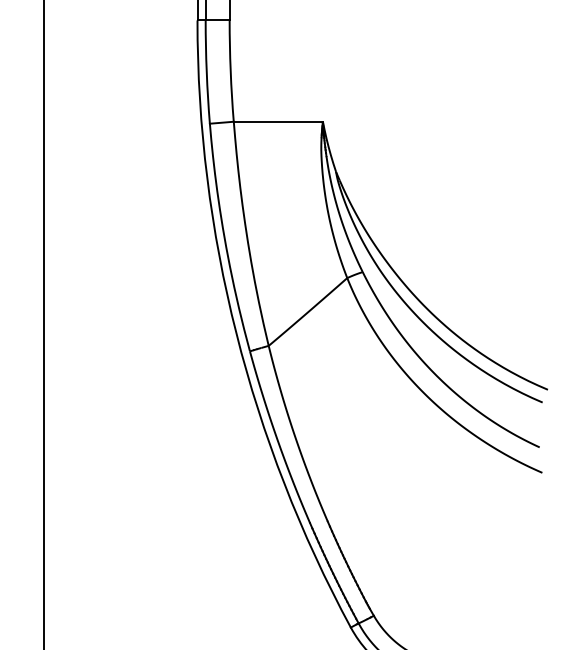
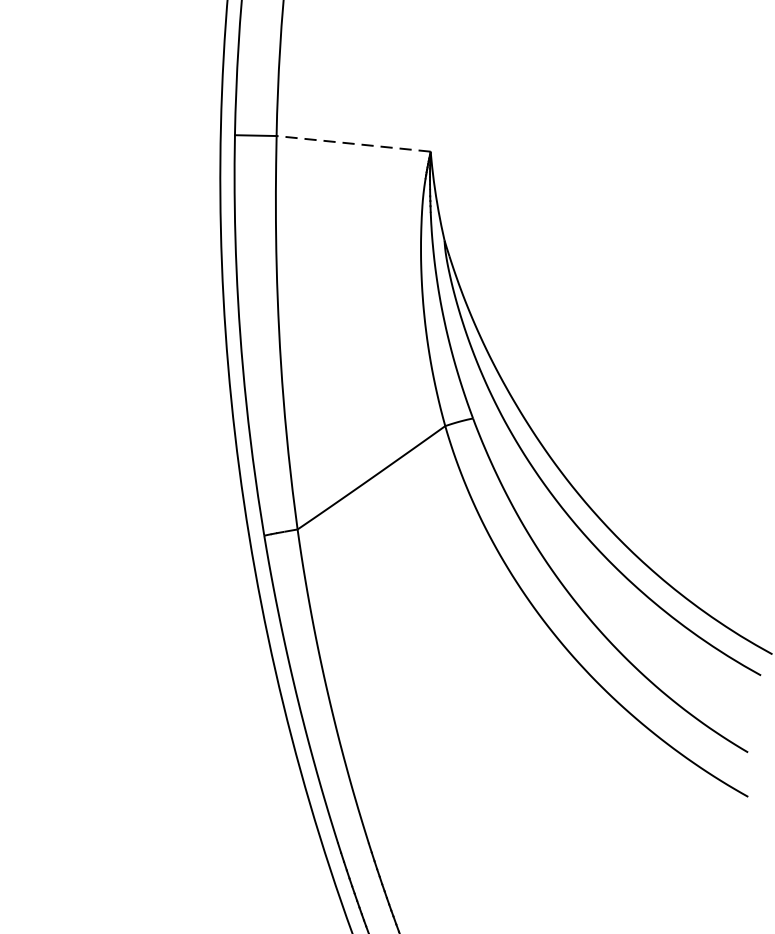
line: (278, 121) -> (353, 143), solid -> dashed

